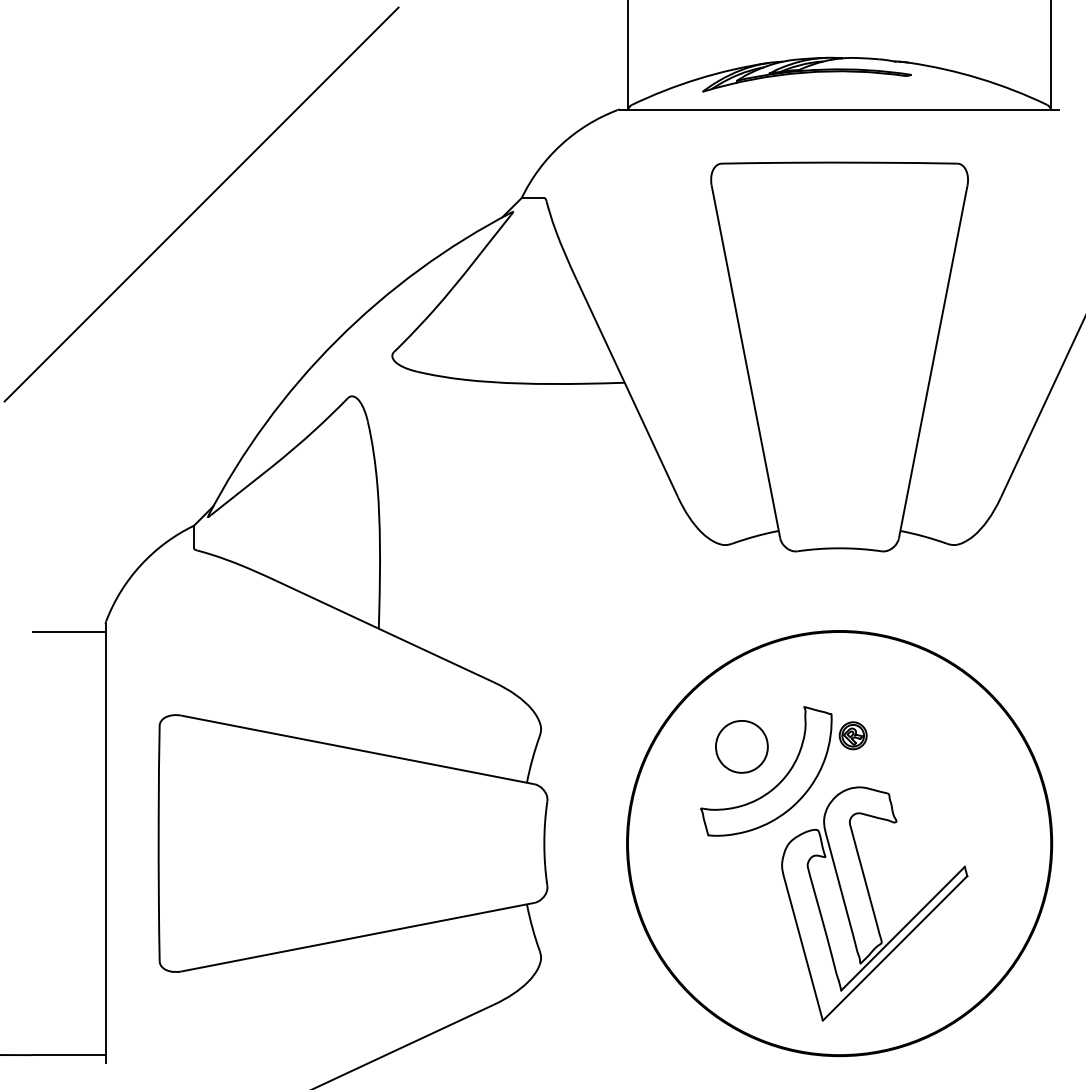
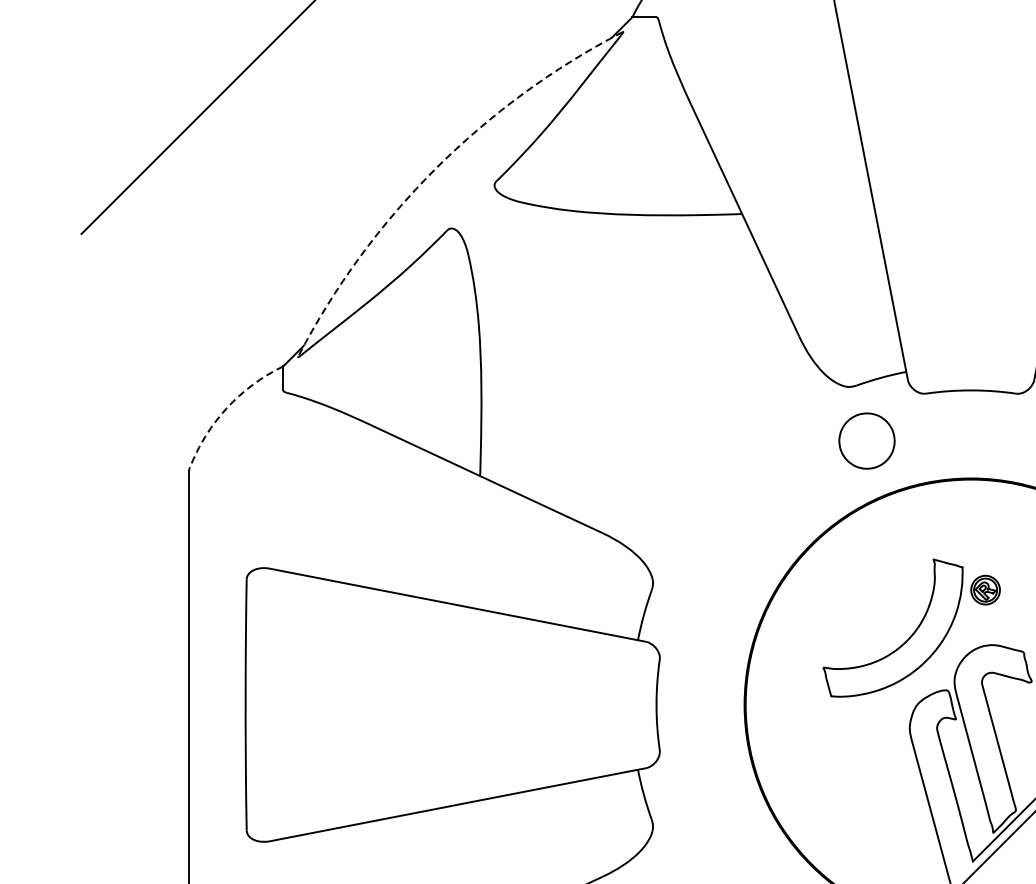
arc: (336, 340) -> (435, 169), solid -> dashed
arc: (140, 565) -> (226, 408), solid -> dashed
line: (68, 632) -> (149, 480), removed
part: (741, 746) -> (866, 440), moved

